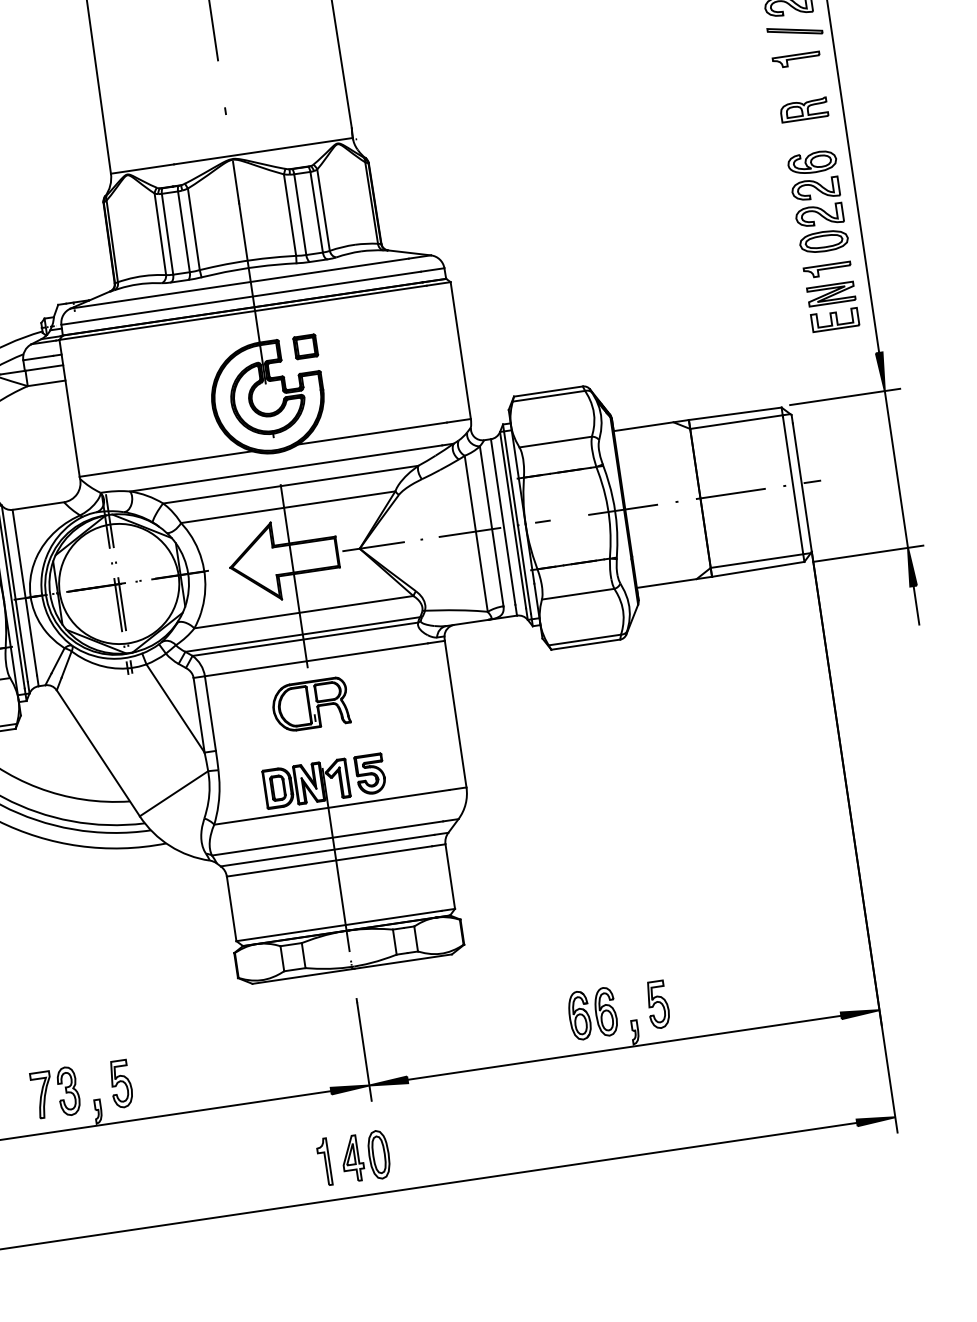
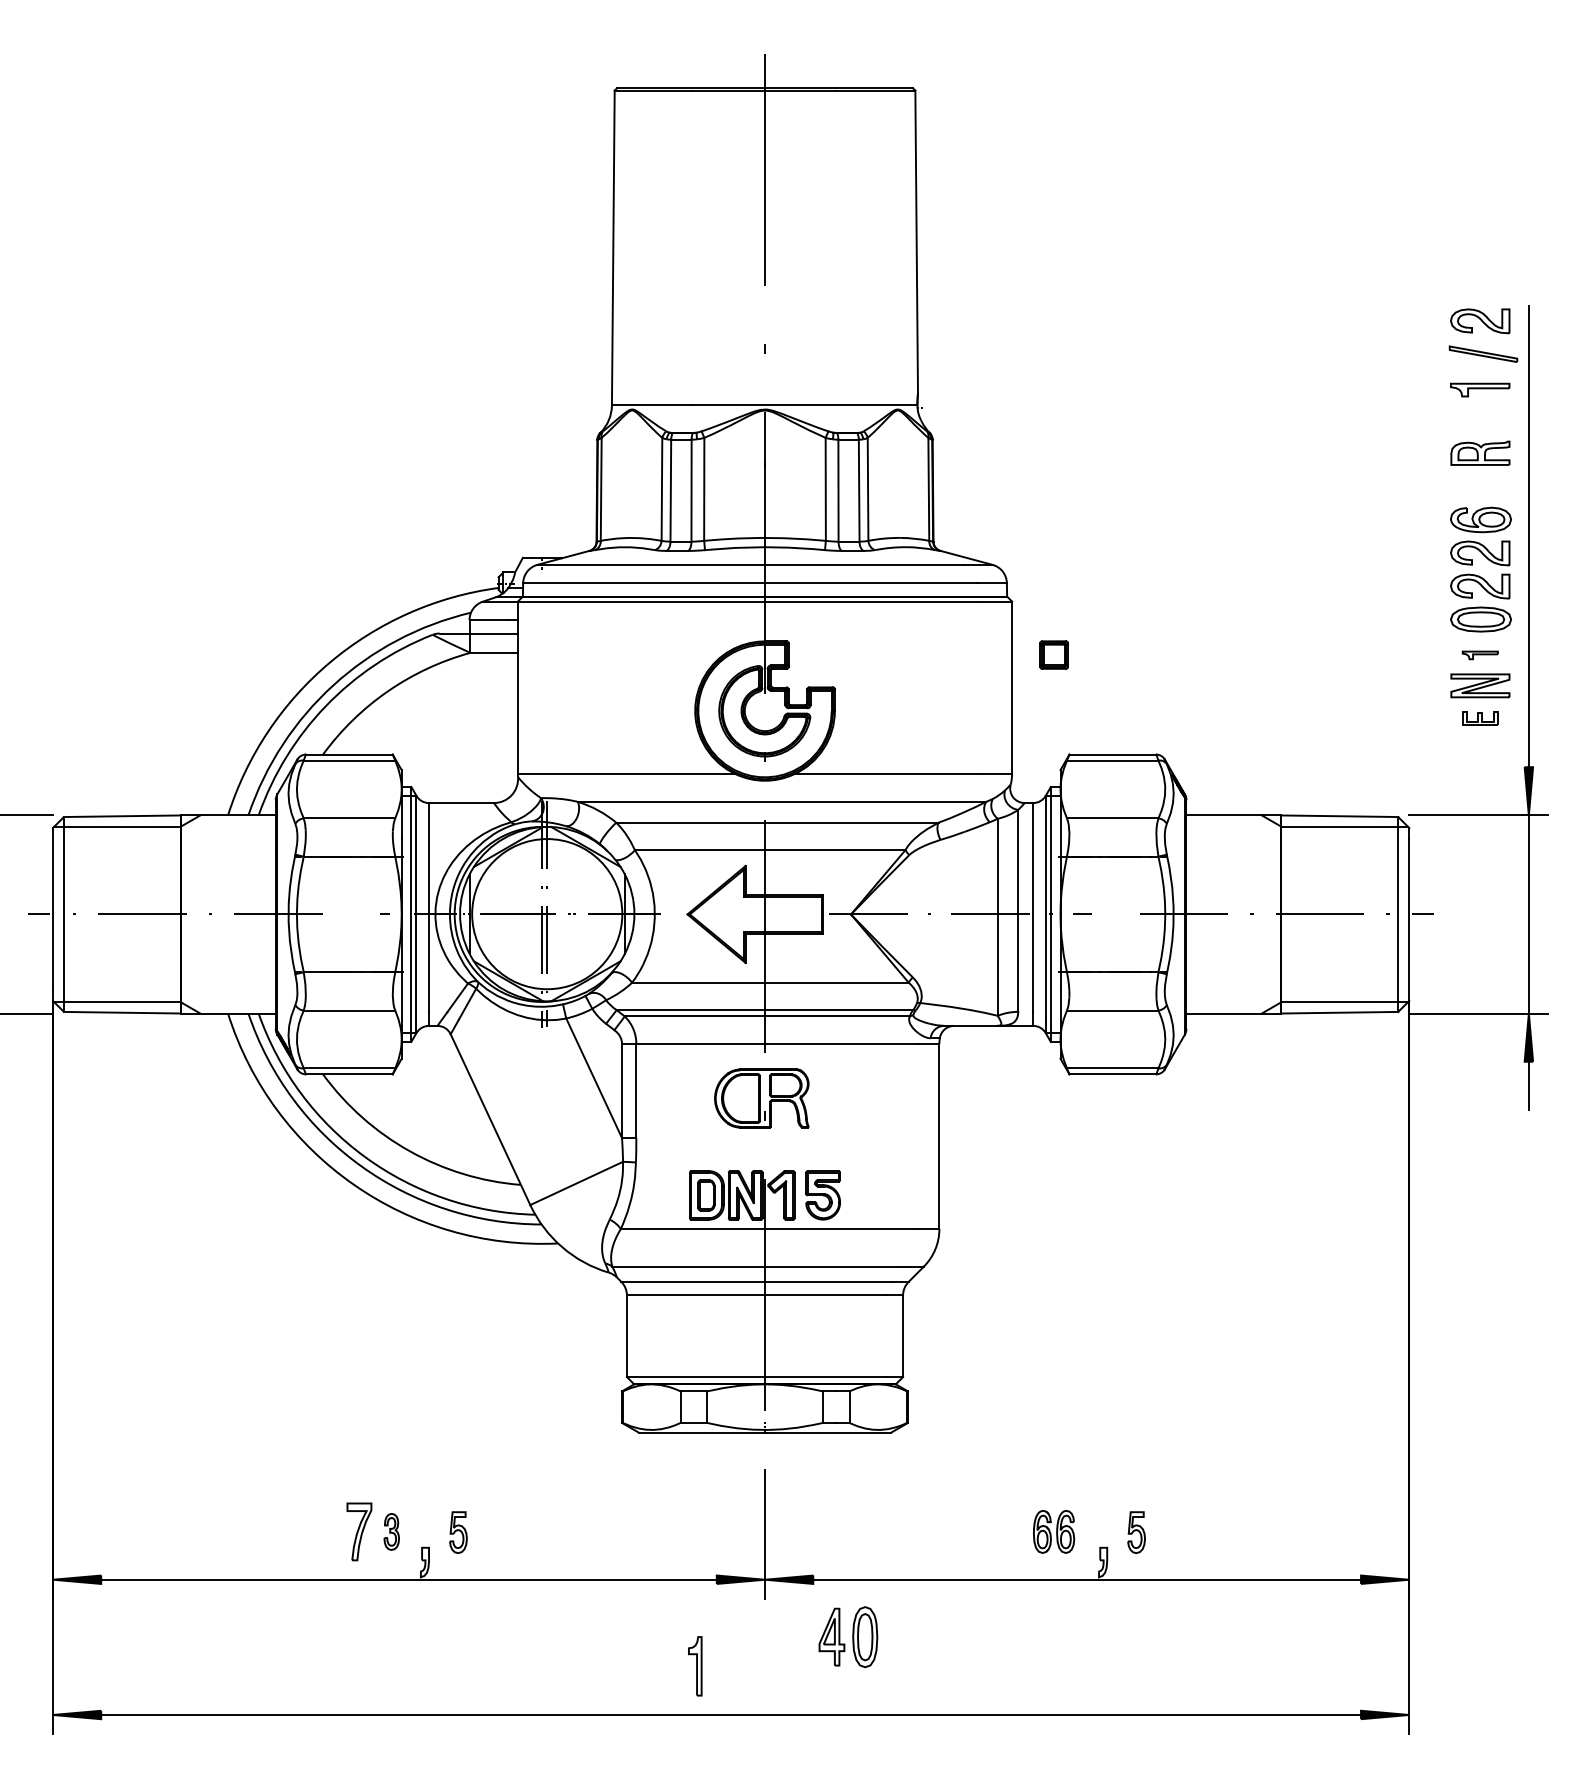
part: (827, 270) -> (1480, 655), size x0.6
part: (835, 319) -> (1480, 718), size x0.6
part: (305, 346) -> (1053, 654), moved
part: (658, 1004) -> (1136, 1532), size x0.7
part: (592, 1013) -> (1053, 1531), size x0.7
part: (121, 1083) -> (458, 1532), size x0.7
part: (68, 1090) -> (391, 1531), size x0.6
part: (365, 1157) -> (848, 1637), moved

